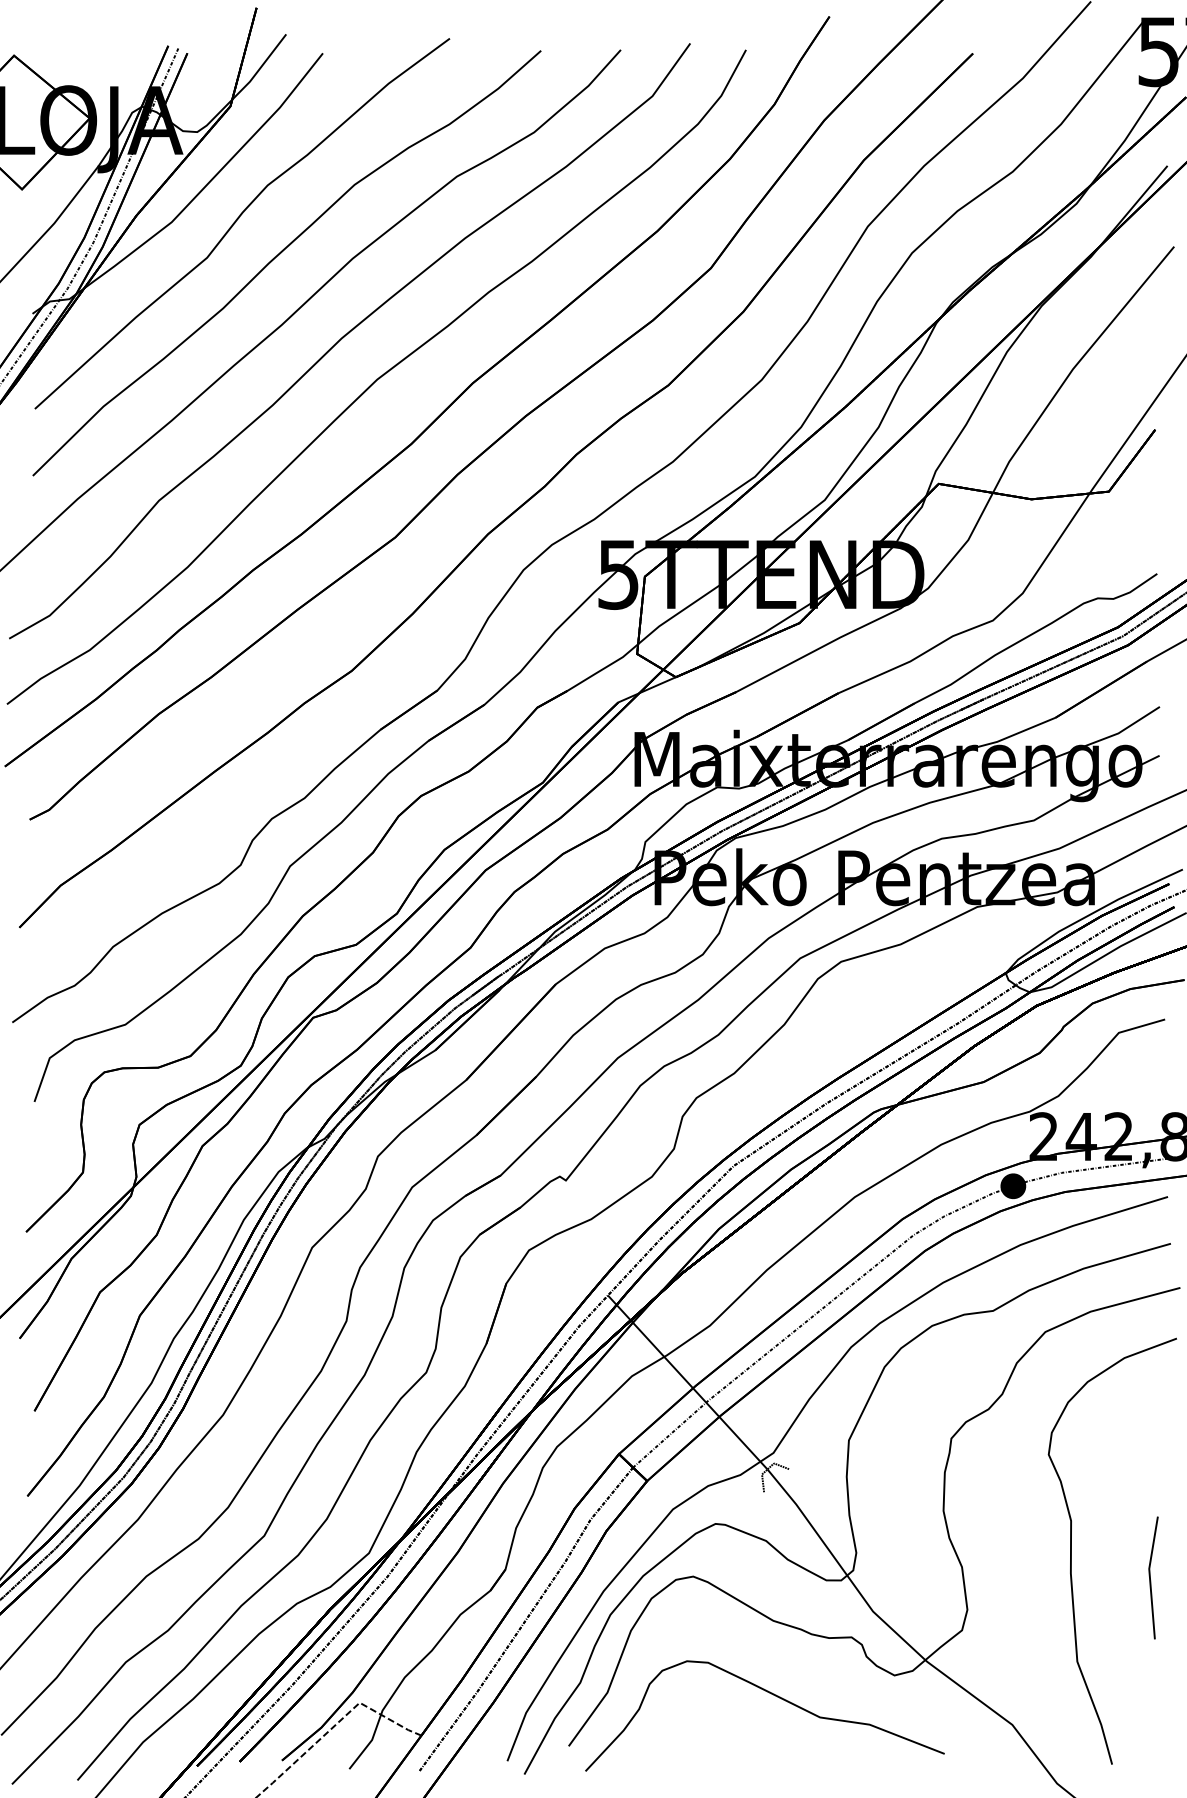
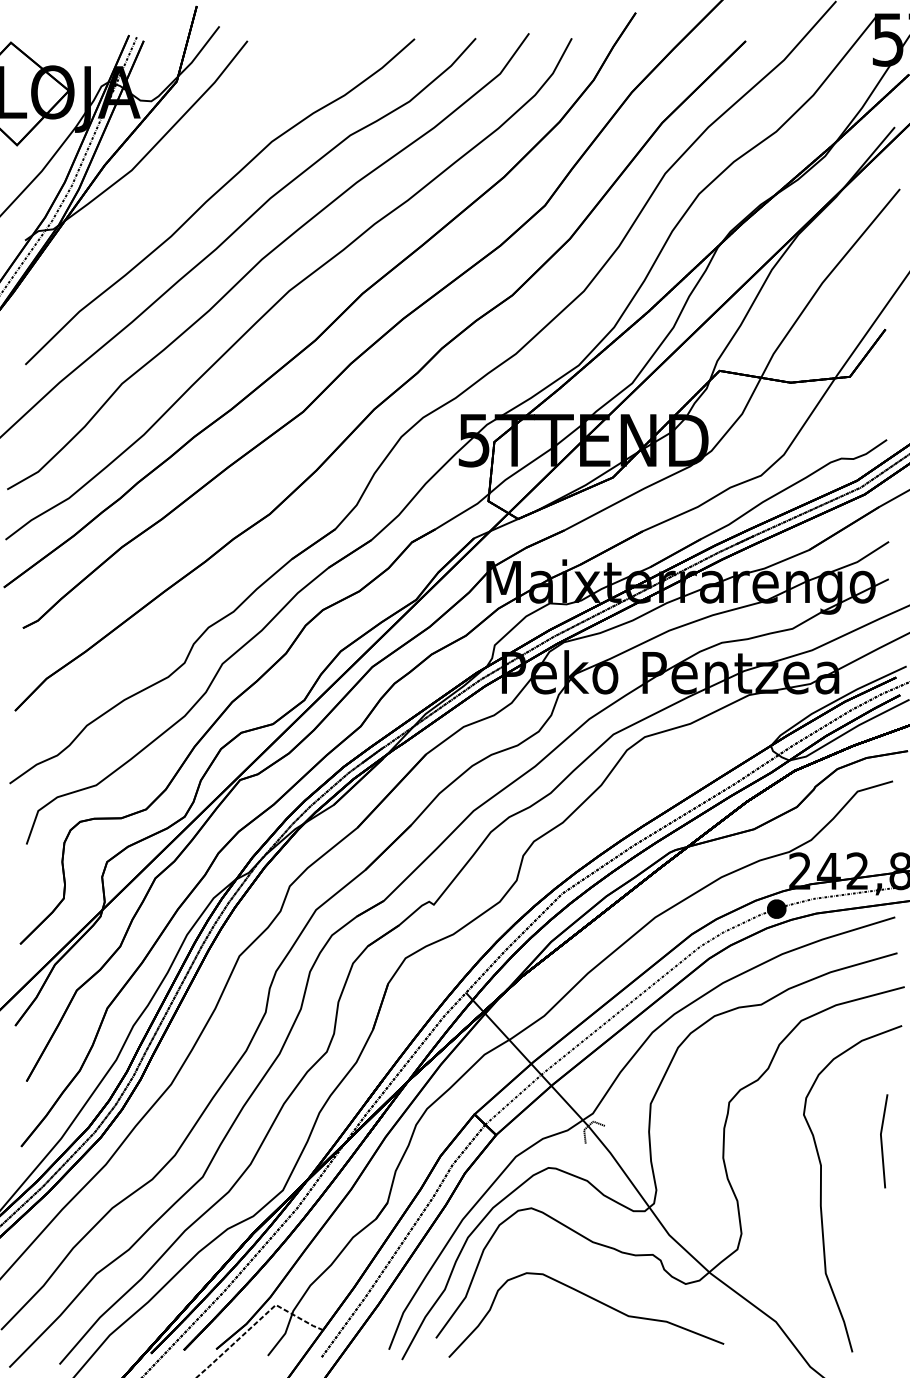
curve: (237, 221) -> (182, 169), removed
line: (1151, 1578) -> (882, 1141), moved

